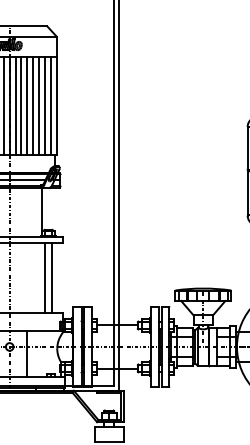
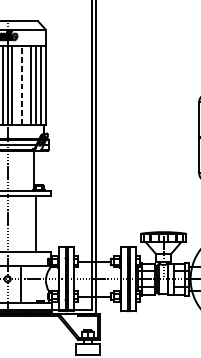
line: (21, 105) -> (17, 84), removed
line: (27, 105) -> (22, 84), solid -> dashed
line: (33, 105) -> (26, 84), removed
line: (52, 277) -> (42, 223), removed

